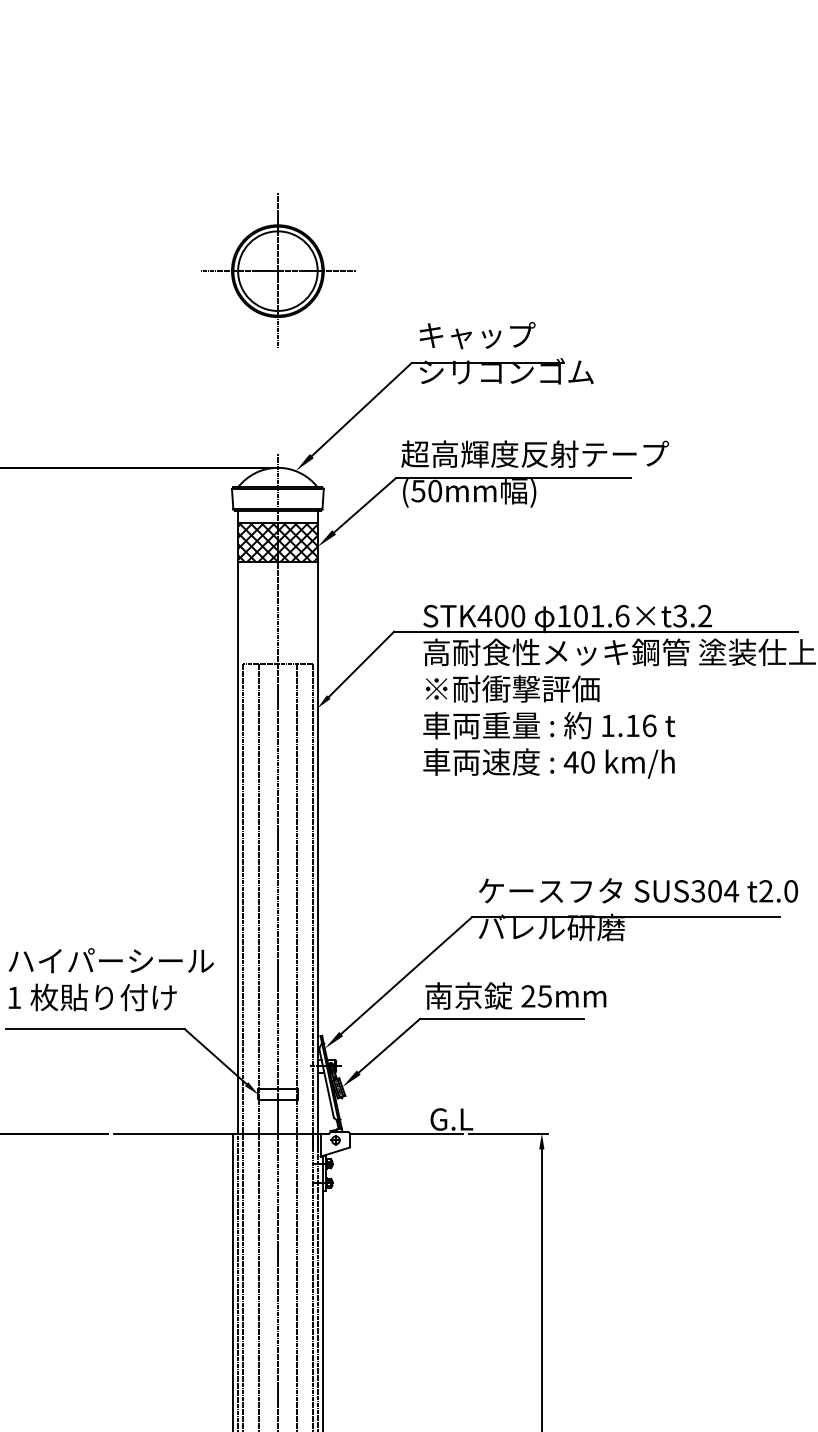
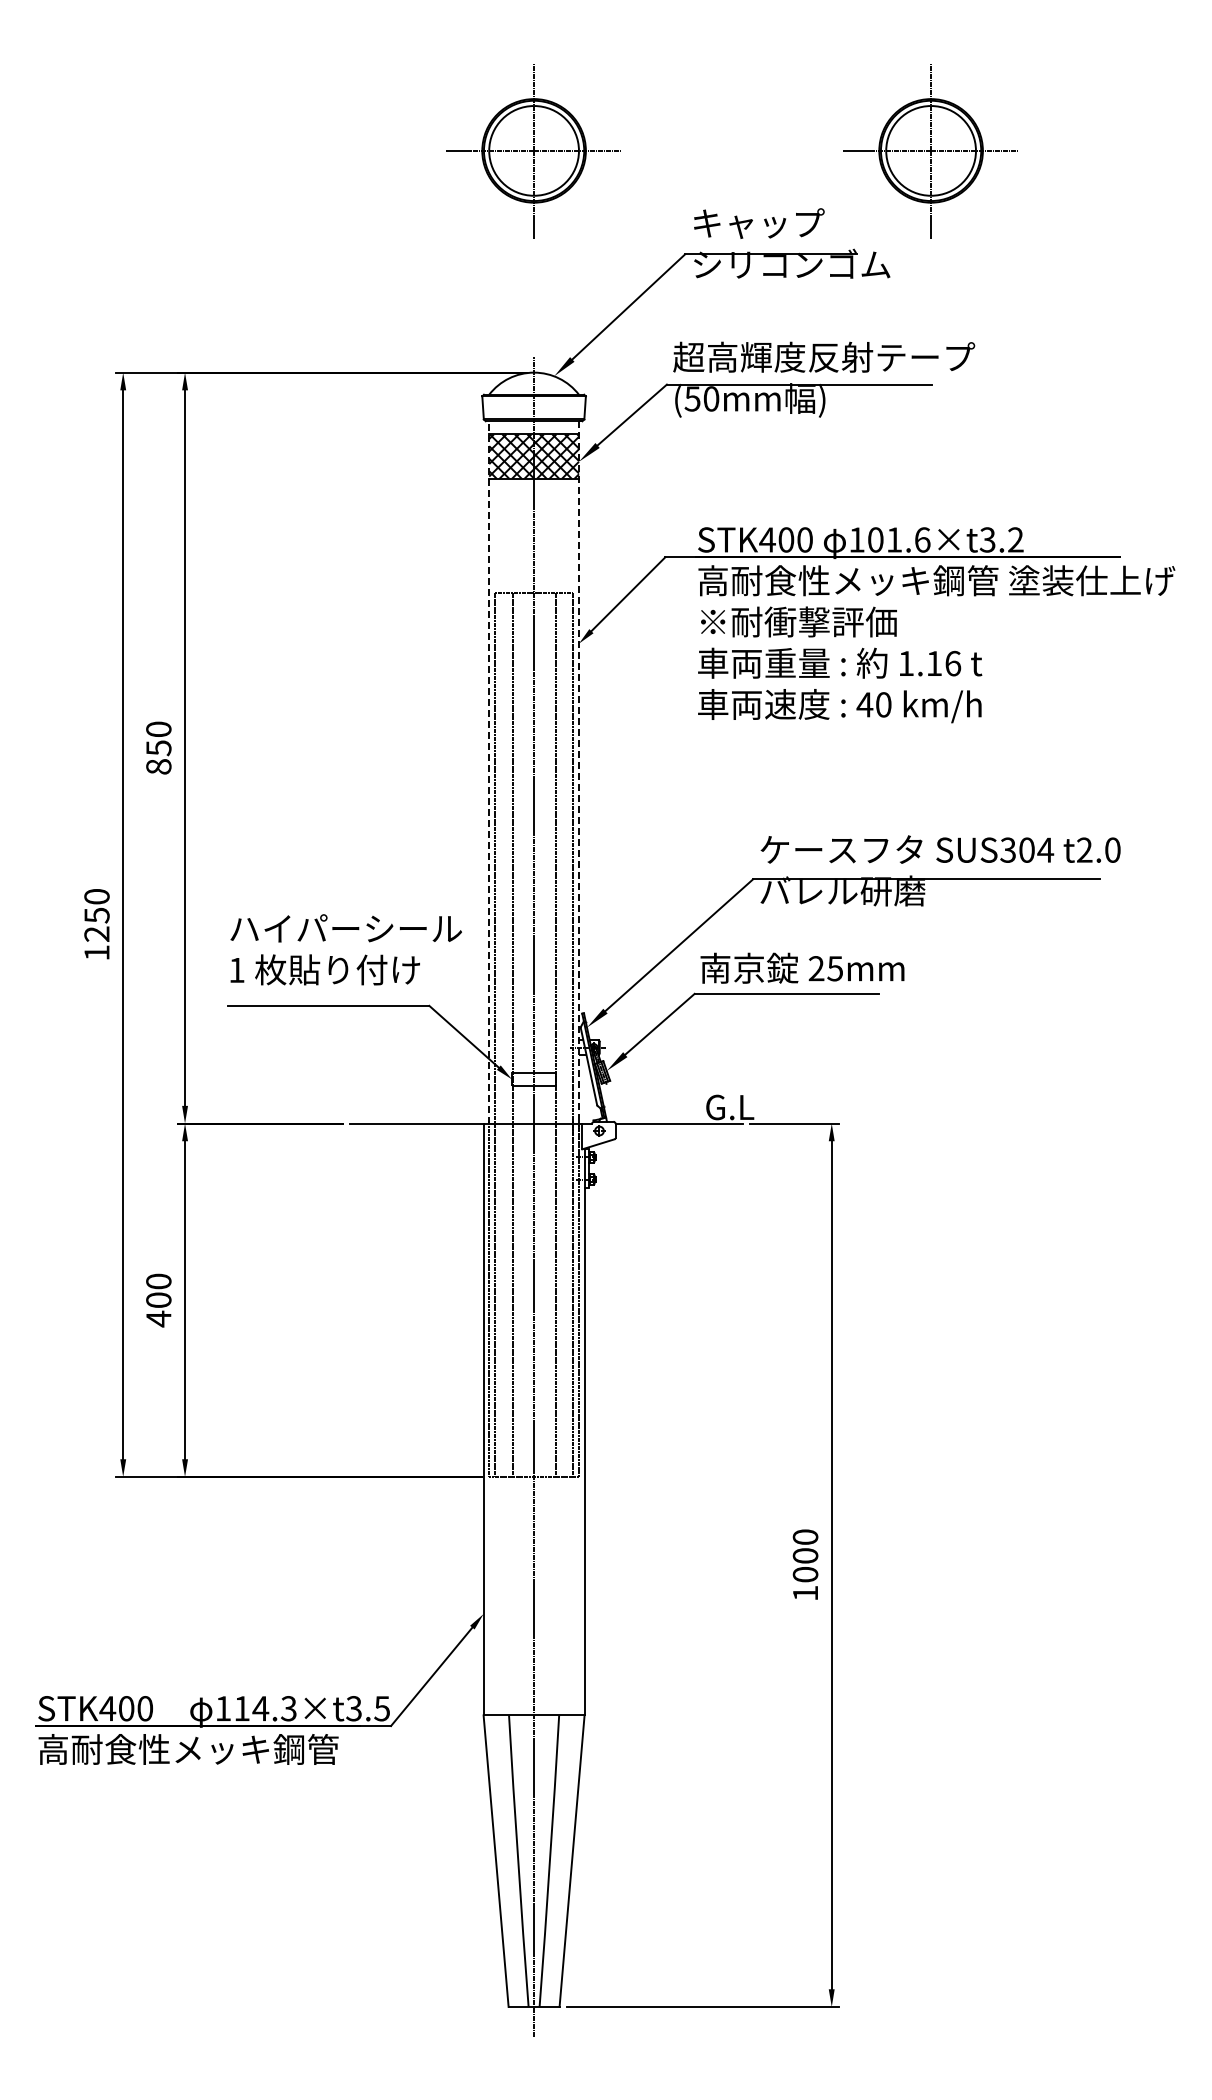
part: (629, 271) -> (930, 151), added
line: (238, 821) -> (489, 771), solid -> dashed
line: (317, 822) -> (578, 772), solid -> dashed

